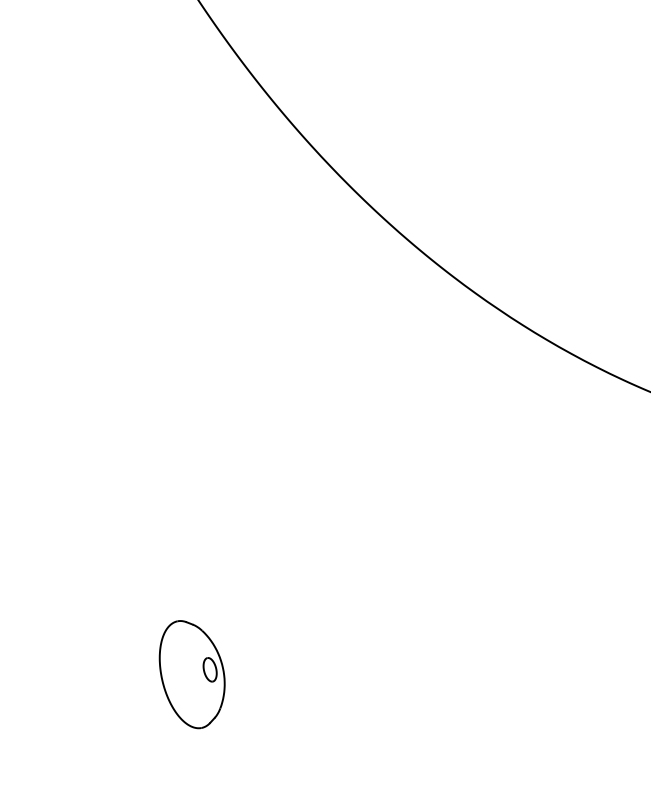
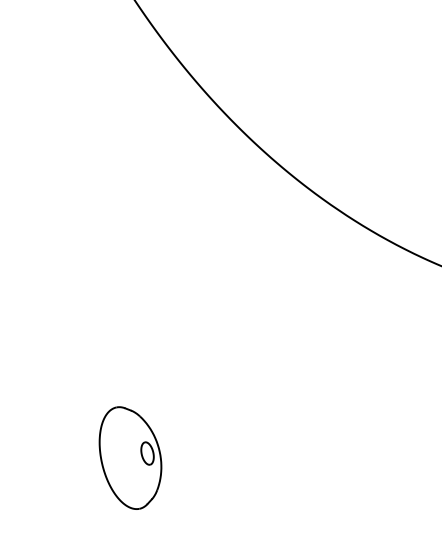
part: (192, 673) -> (130, 457), size x1.4

